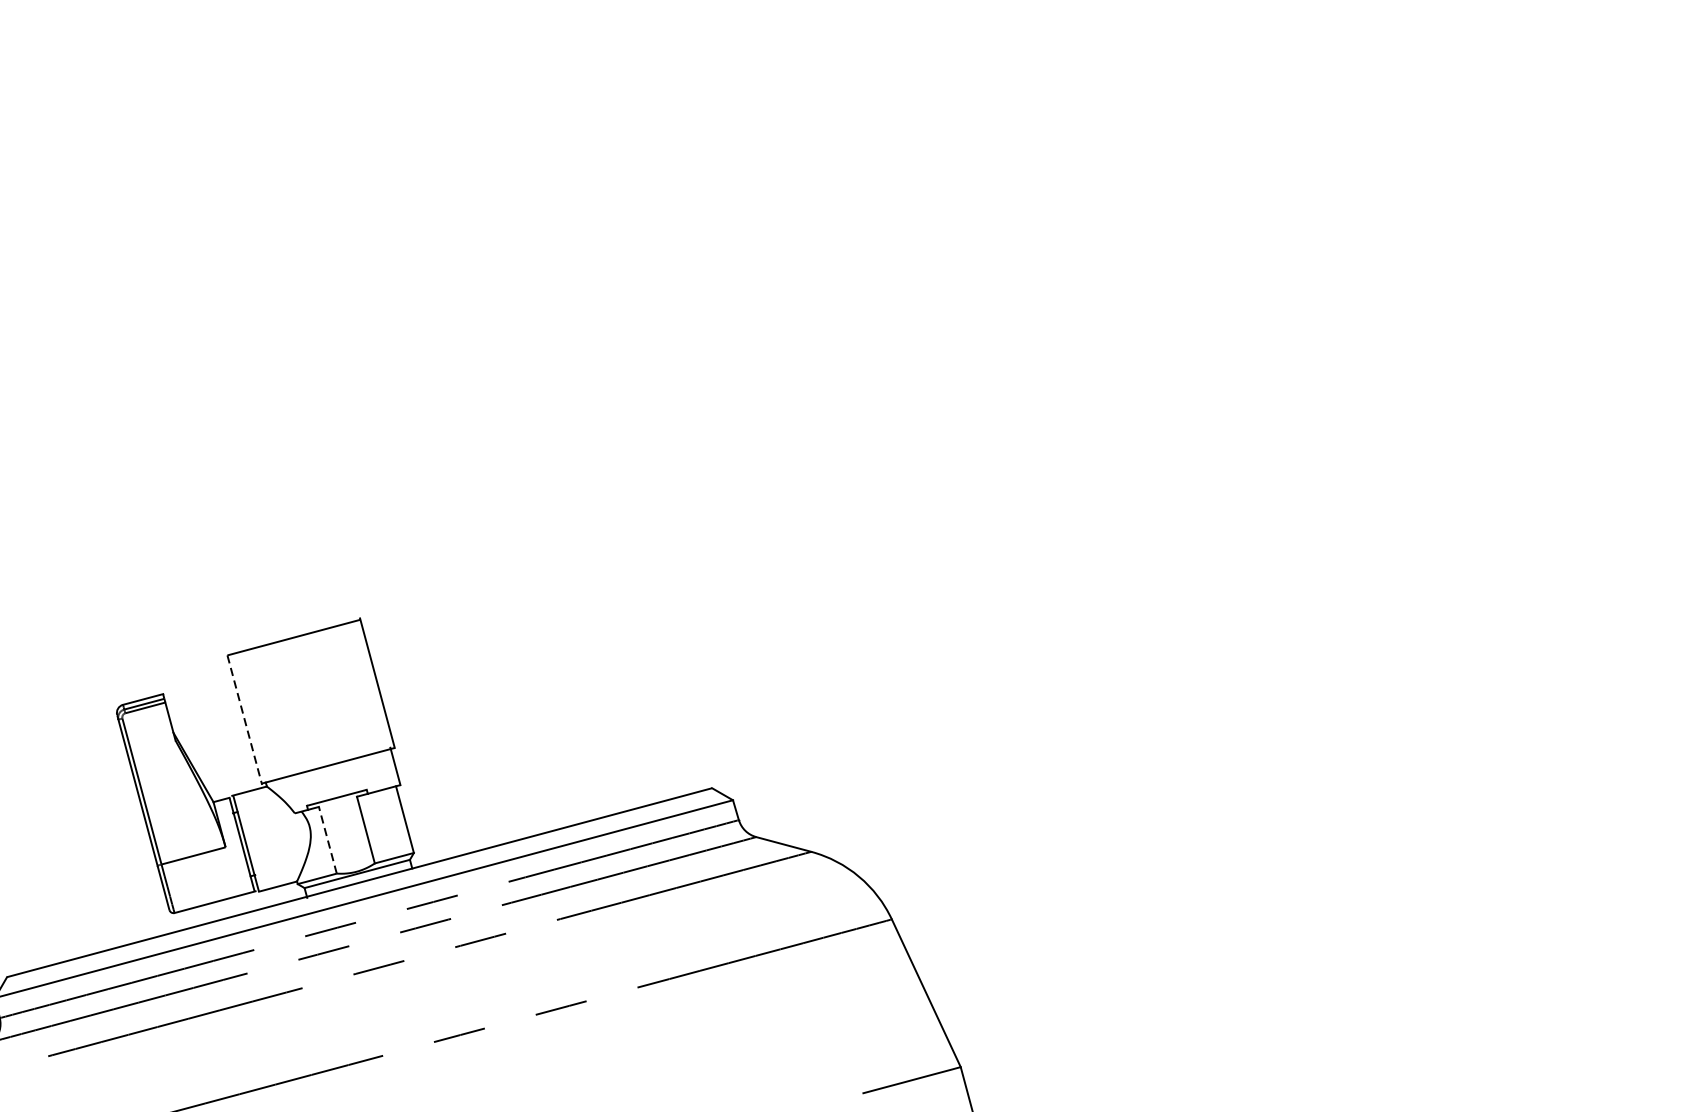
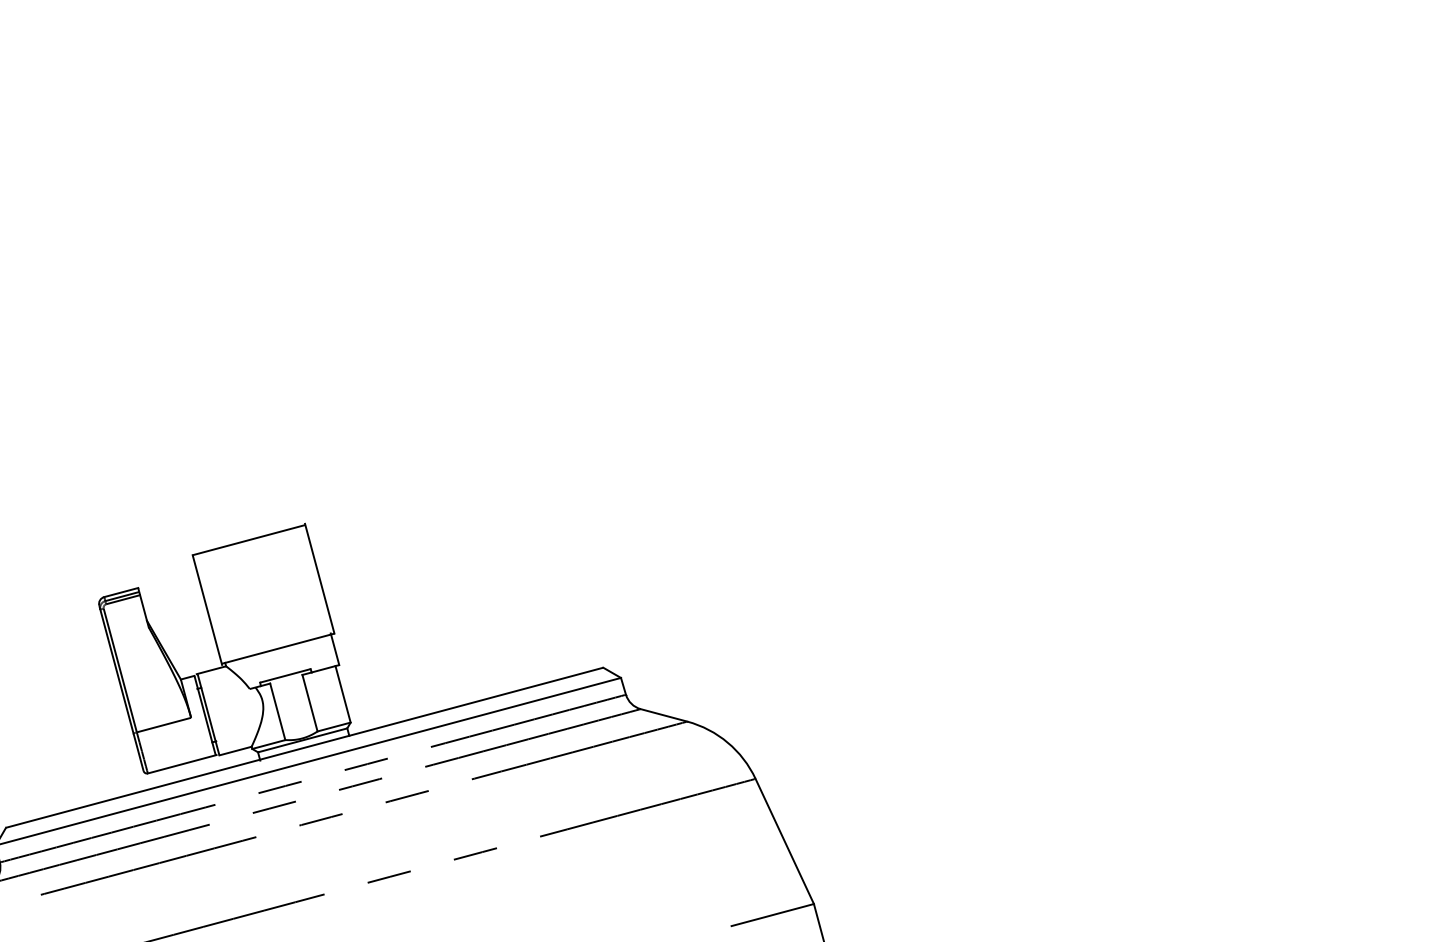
line: (244, 720) -> (207, 610), dashed -> solid
line: (327, 839) -> (277, 711), dashed -> solid

